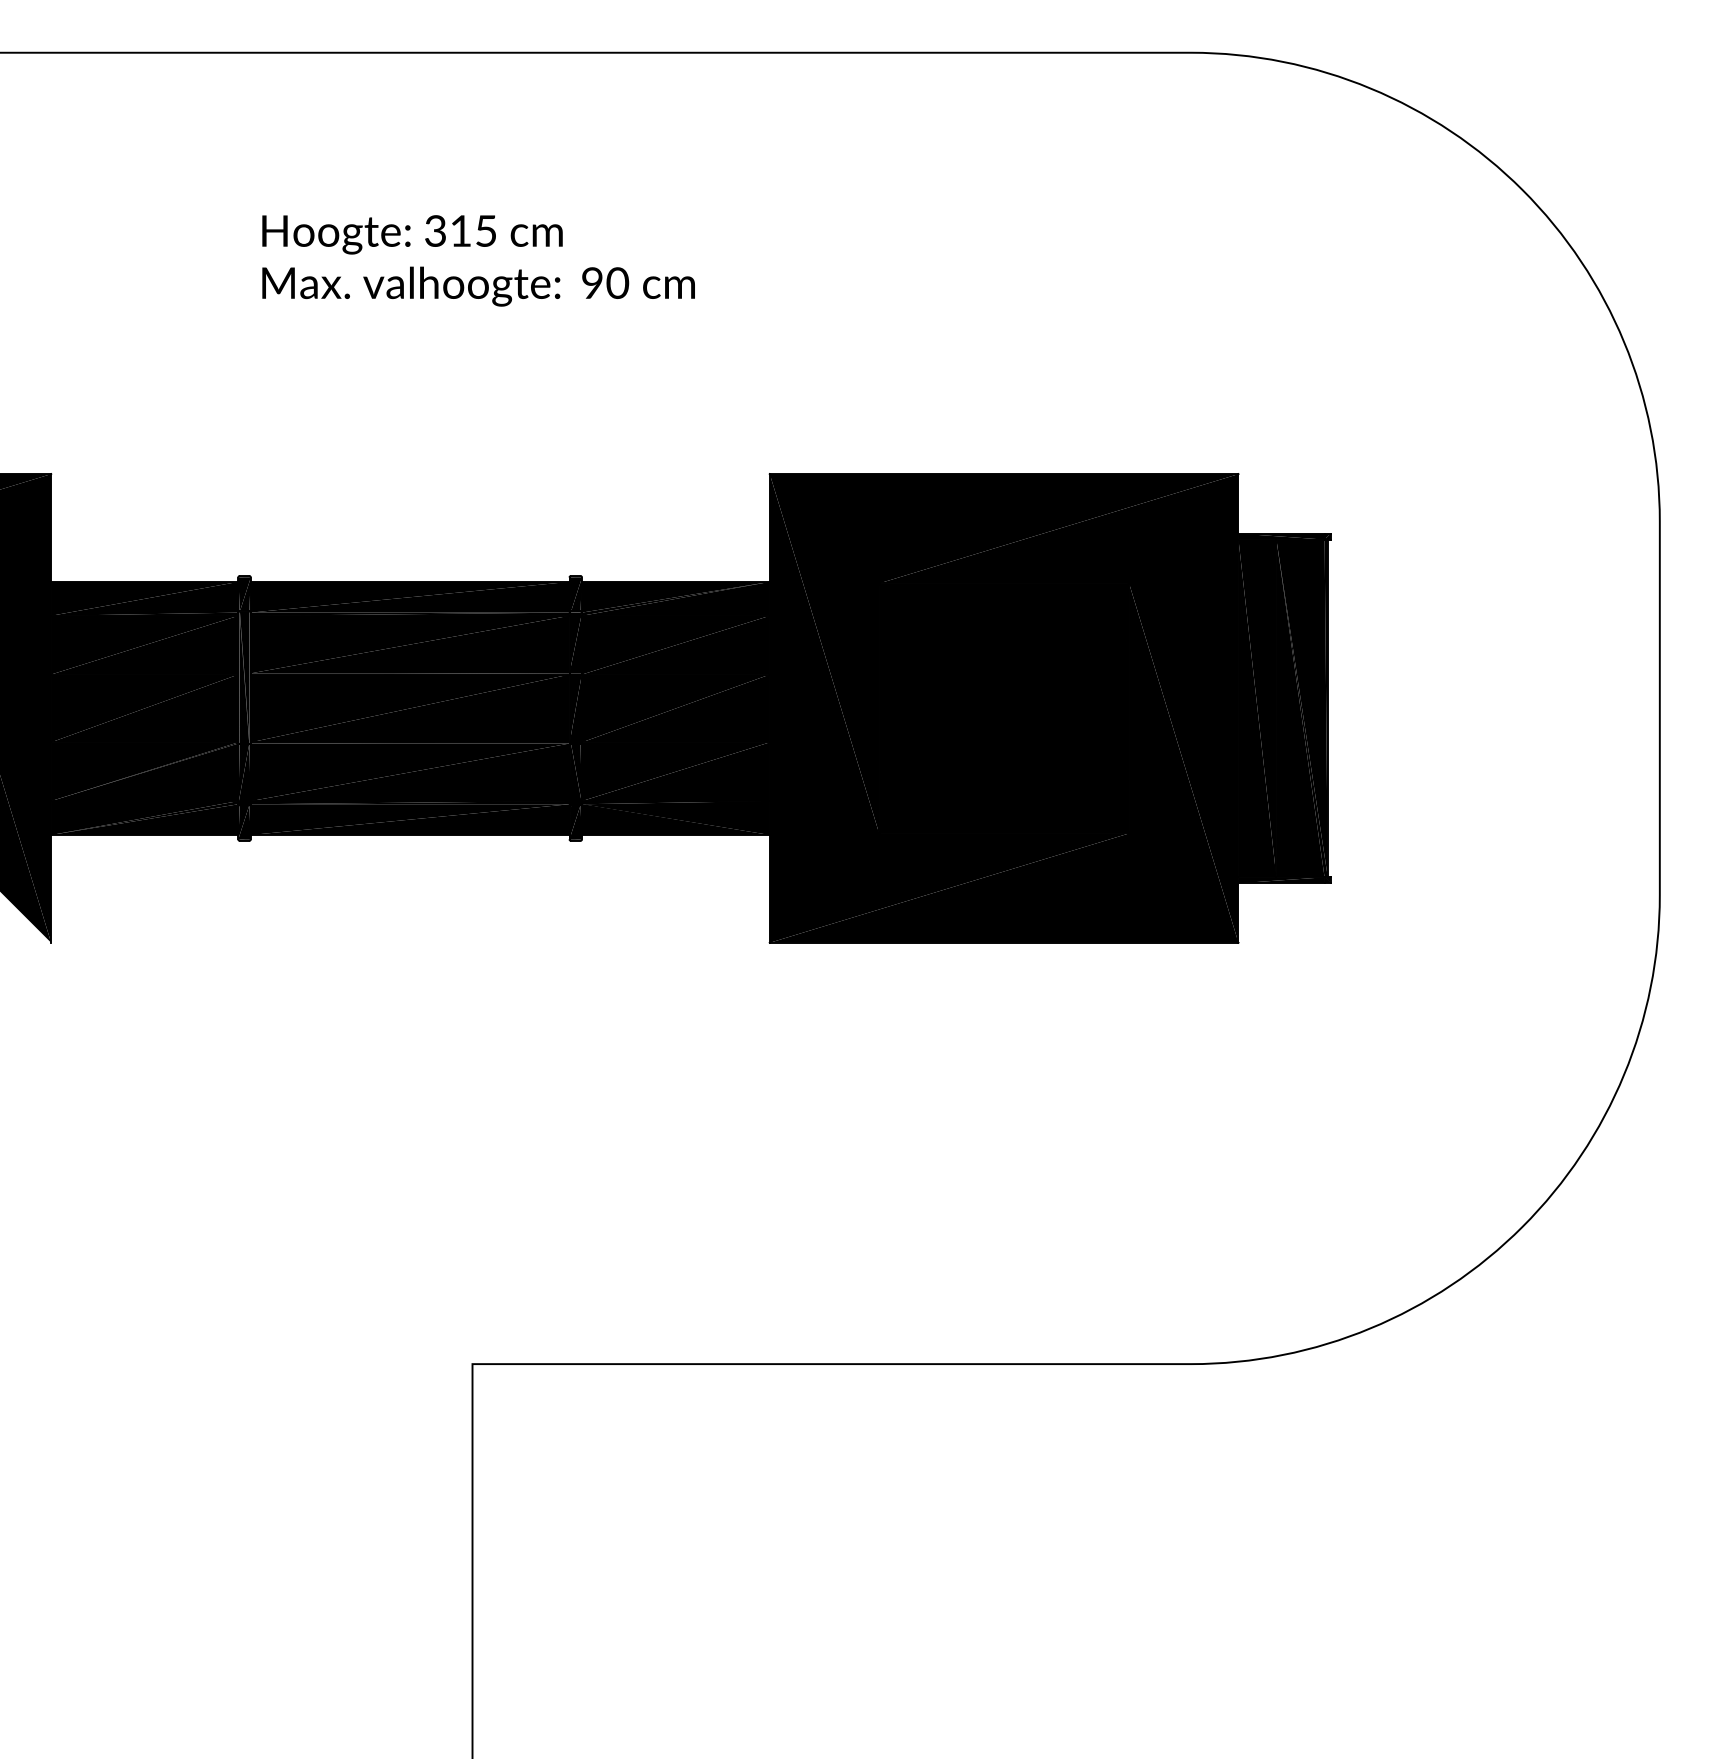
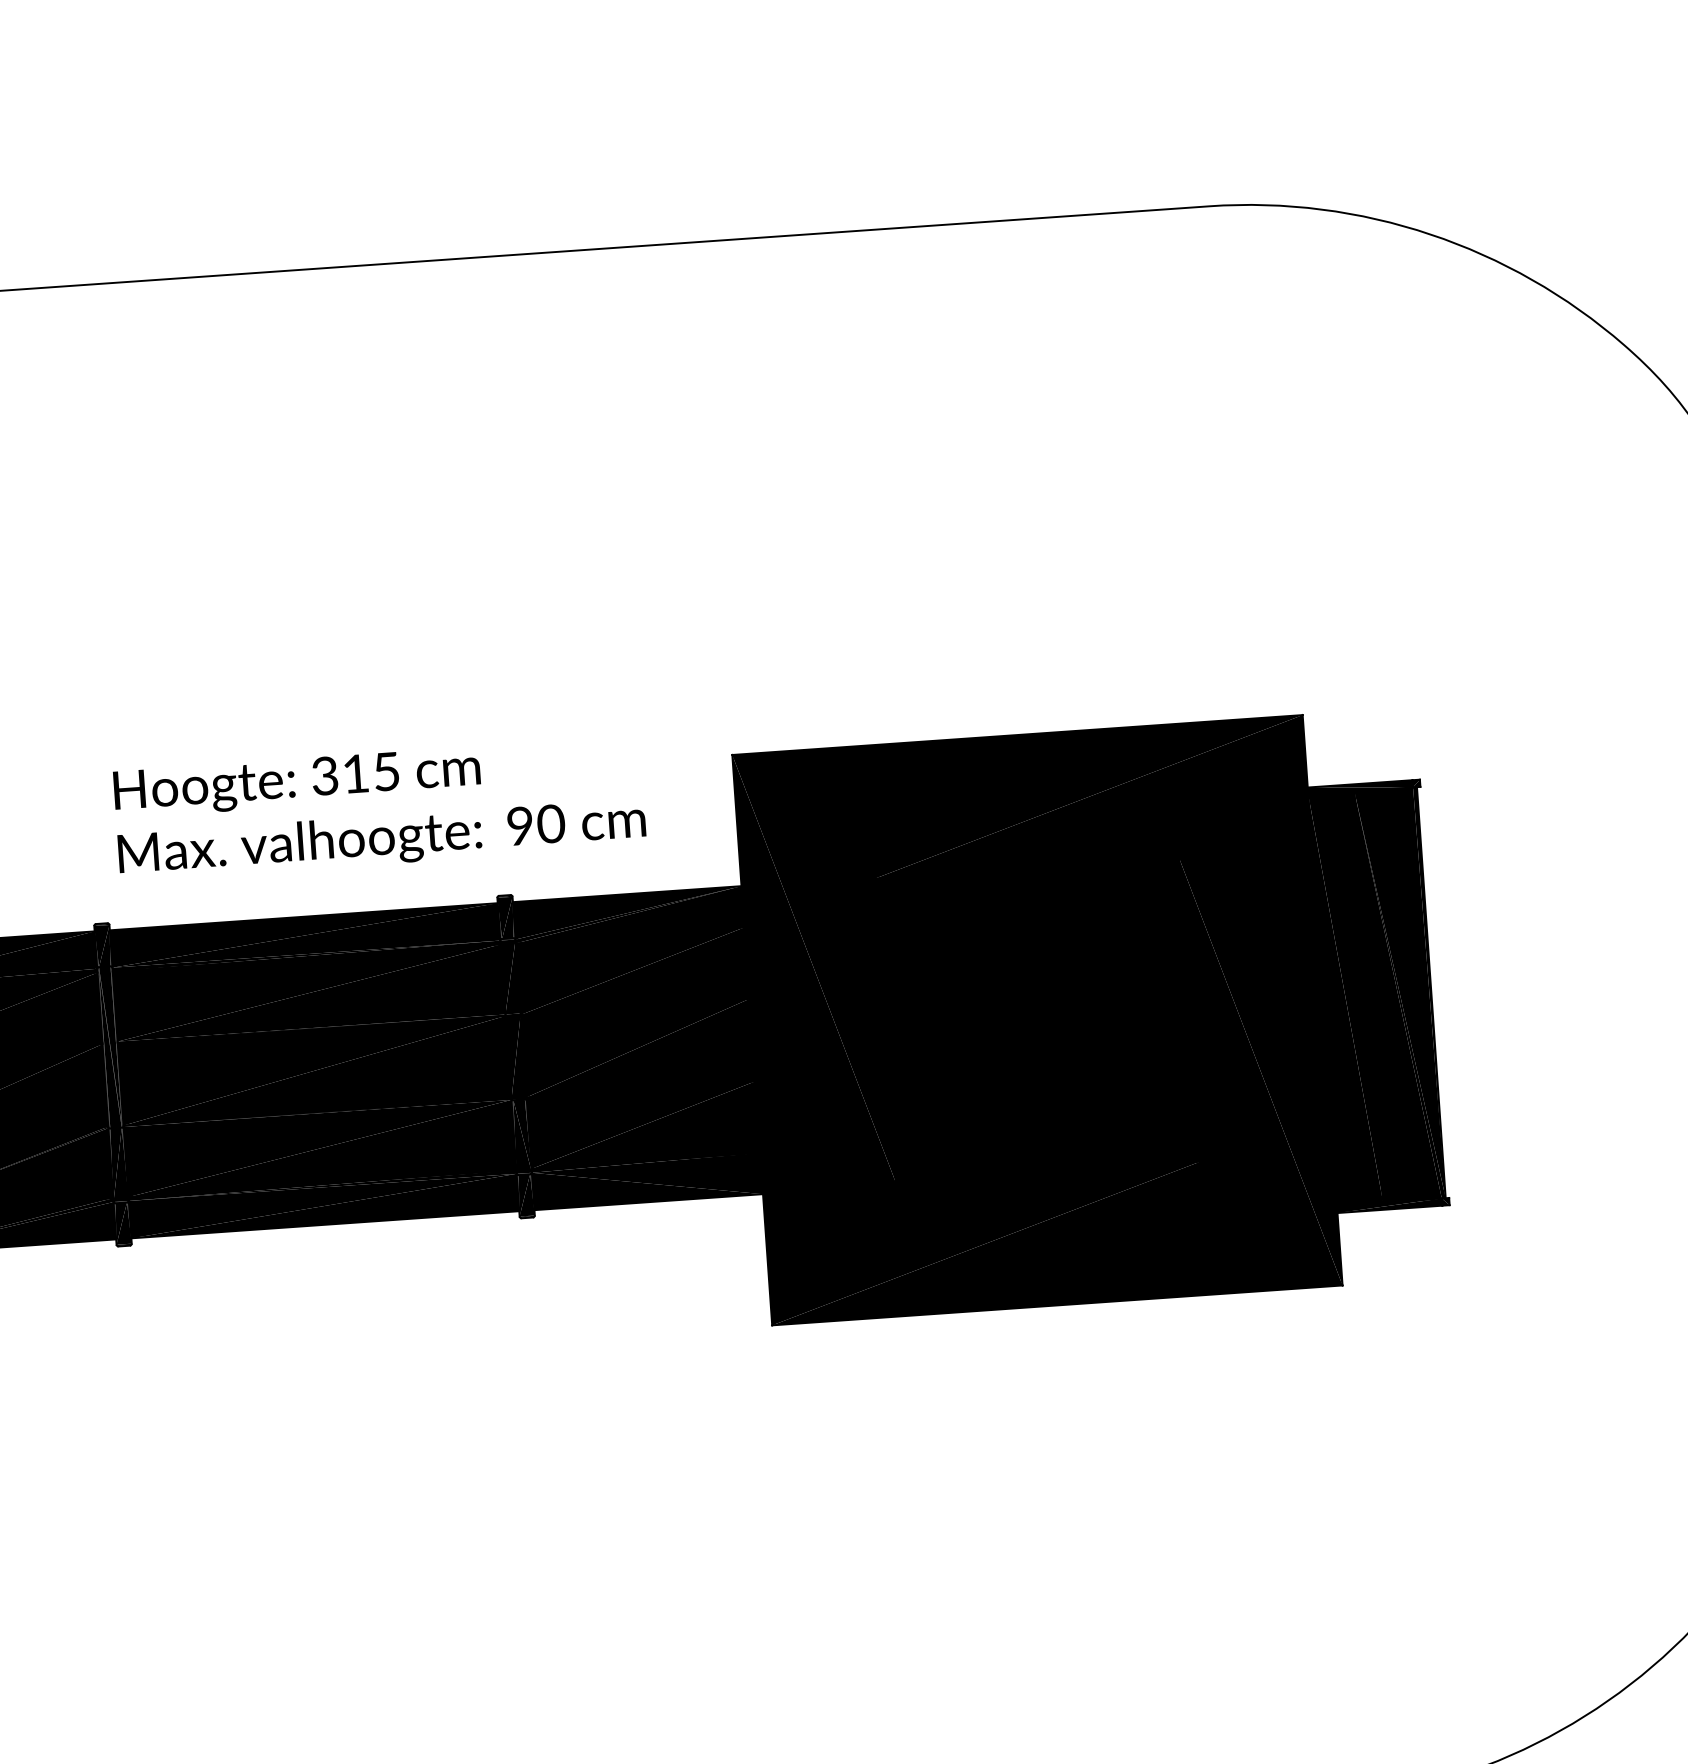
text: (478, 260) -> (379, 808), moved

